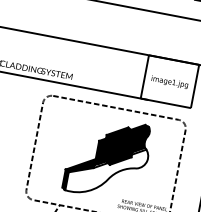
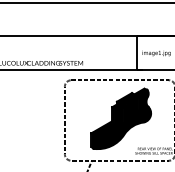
fill: (107, 169) -> (122, 127), added

